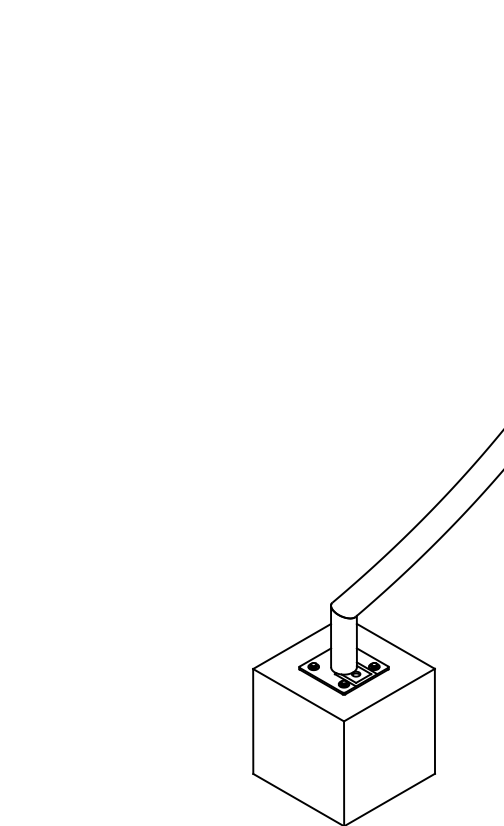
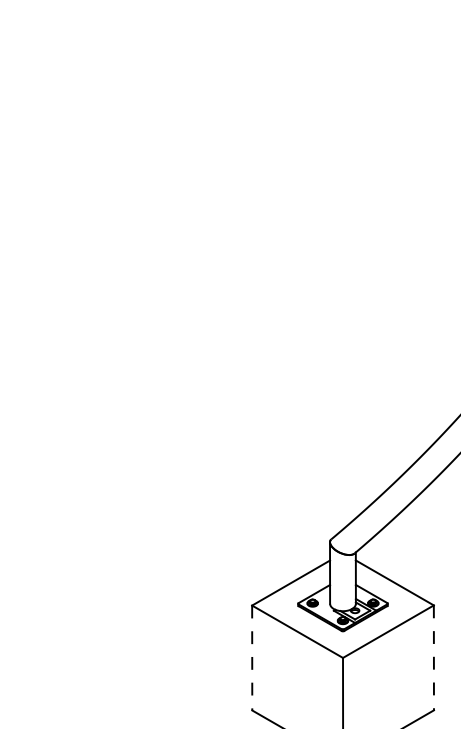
line: (253, 721) -> (252, 658), solid -> dashed
line: (434, 721) -> (433, 658), solid -> dashed

